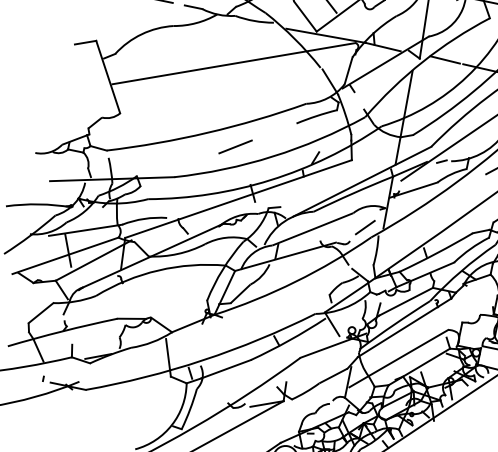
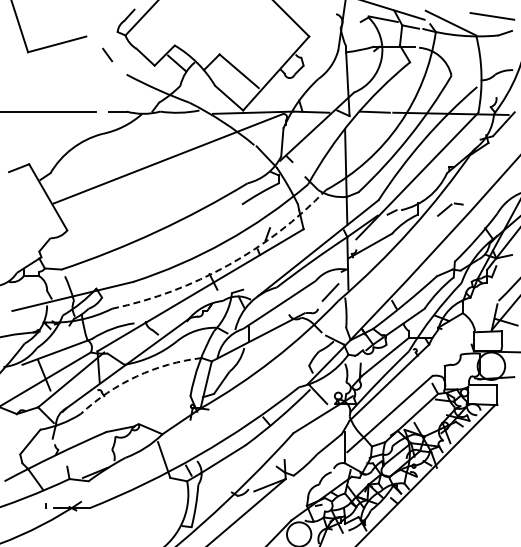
line: (235, 146) -> (186, 239), removed
arc: (269, 180) -> (227, 265), solid -> dashed
arc: (158, 270) -> (136, 376), solid -> dashed

